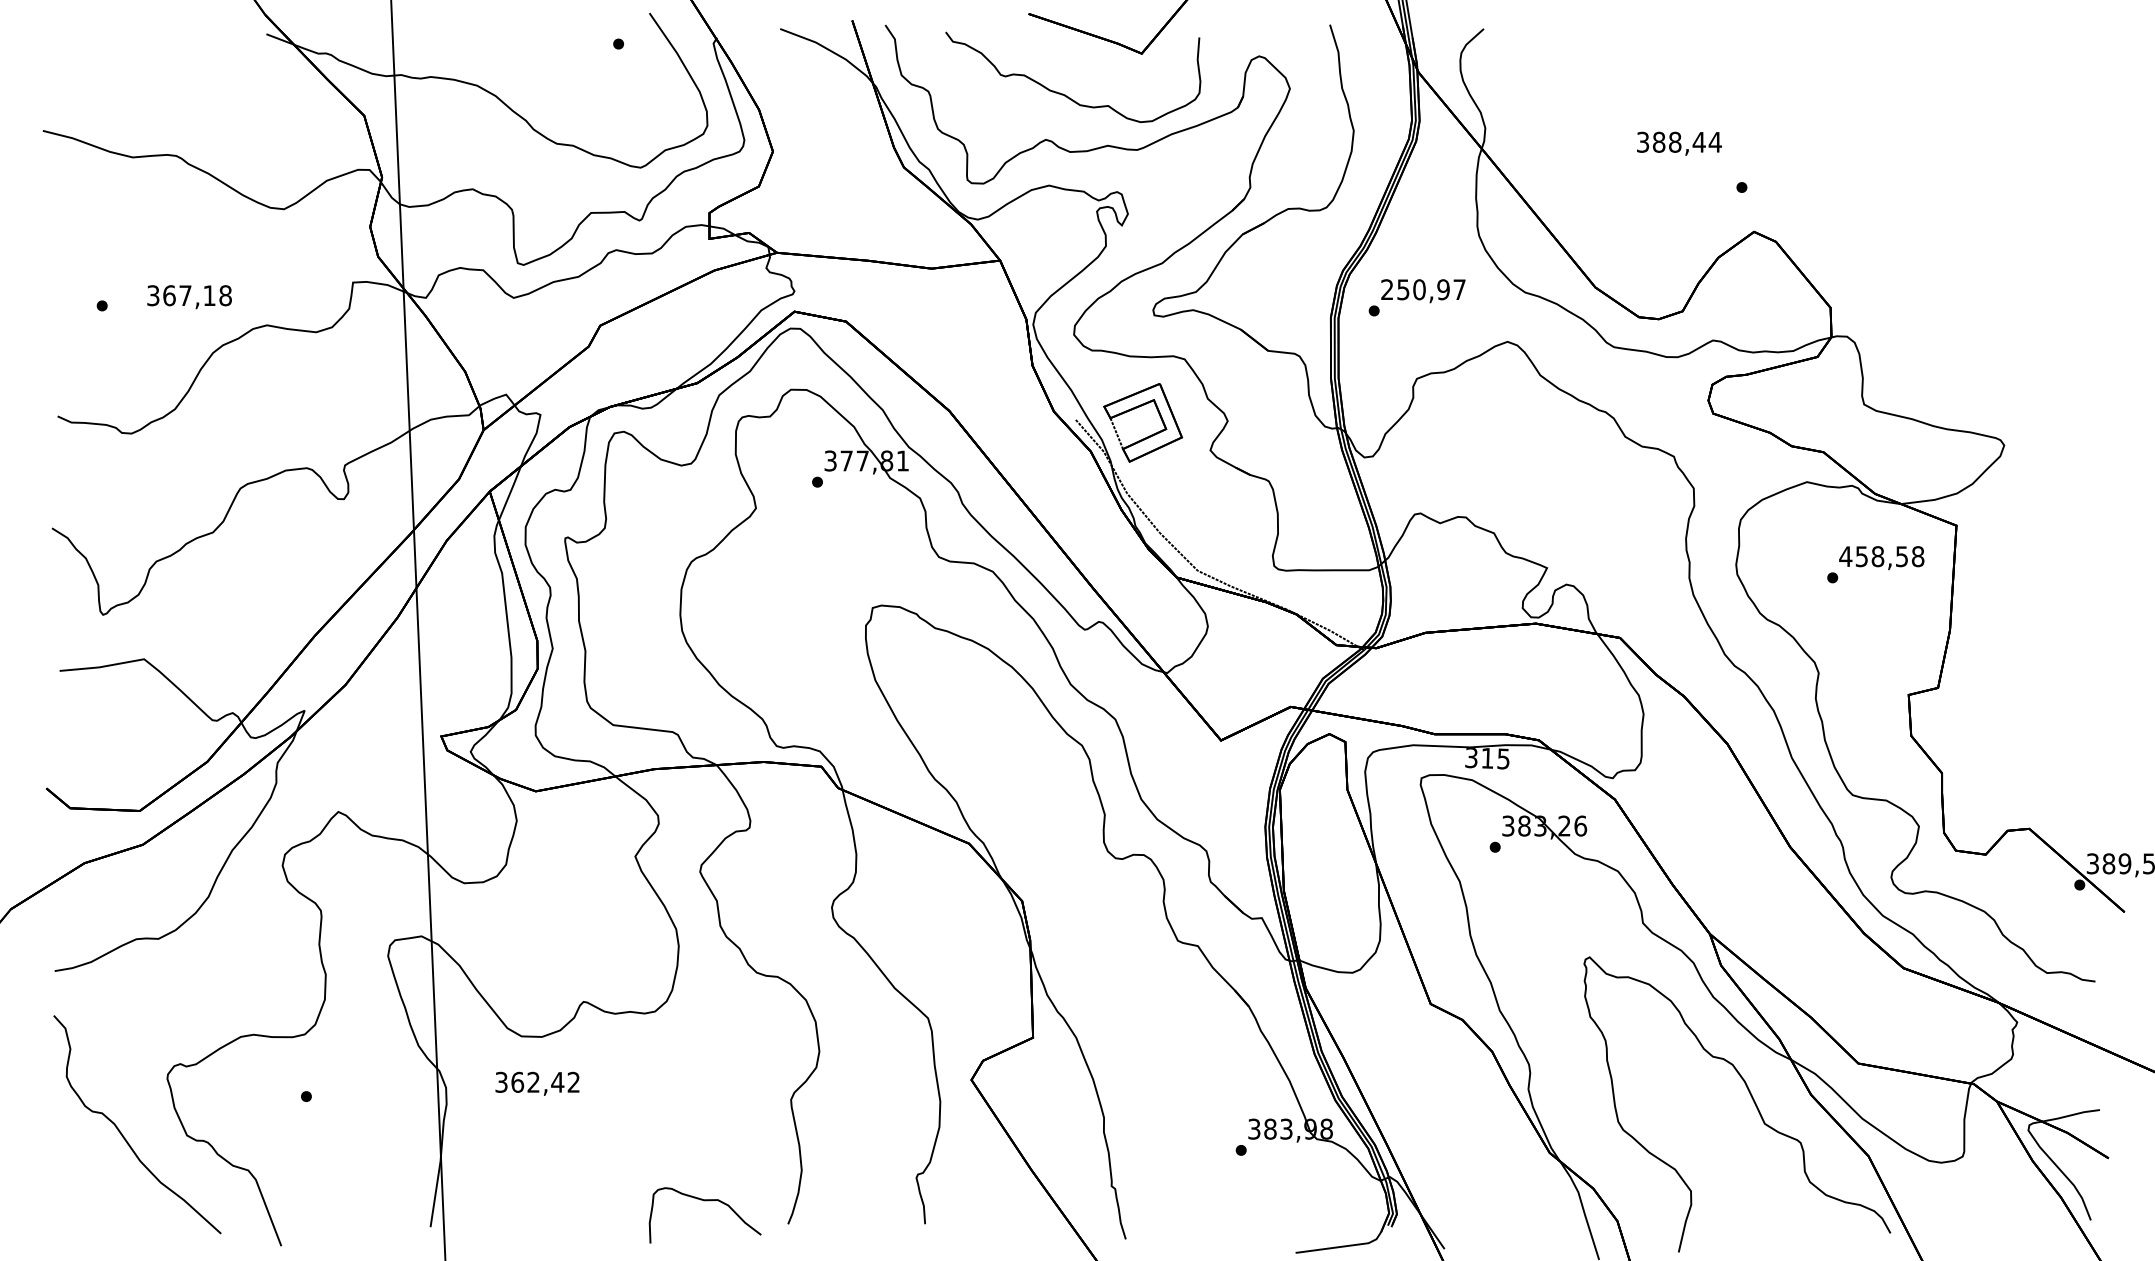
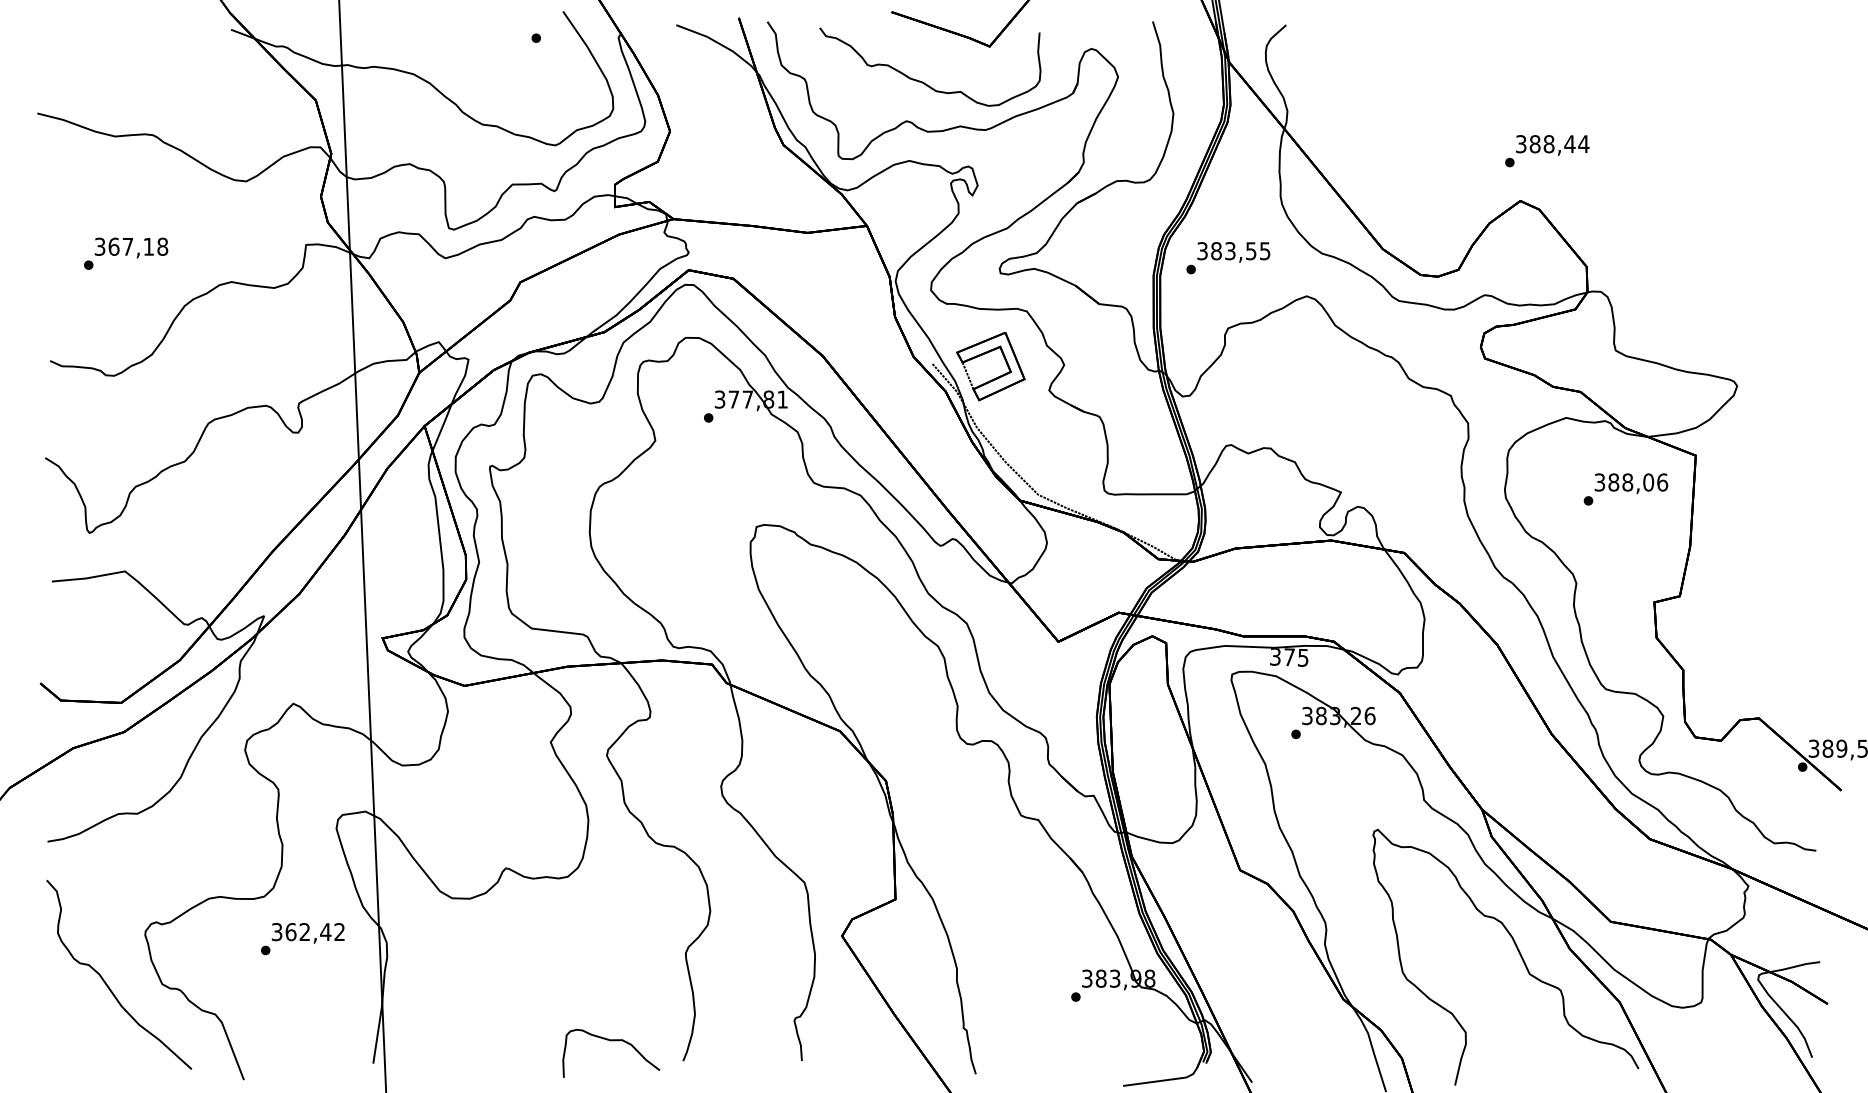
text: (1679, 143) -> (1552, 145), moved
text: (1423, 289) -> (1233, 250), 250,97 -> 383,55
text: (189, 297) -> (131, 248), moved
text: (1881, 556) -> (1630, 482), 458,58 -> 388,06
text: (1487, 758) -> (1289, 657), 315 -> 375
text: (537, 1083) -> (308, 933), moved

